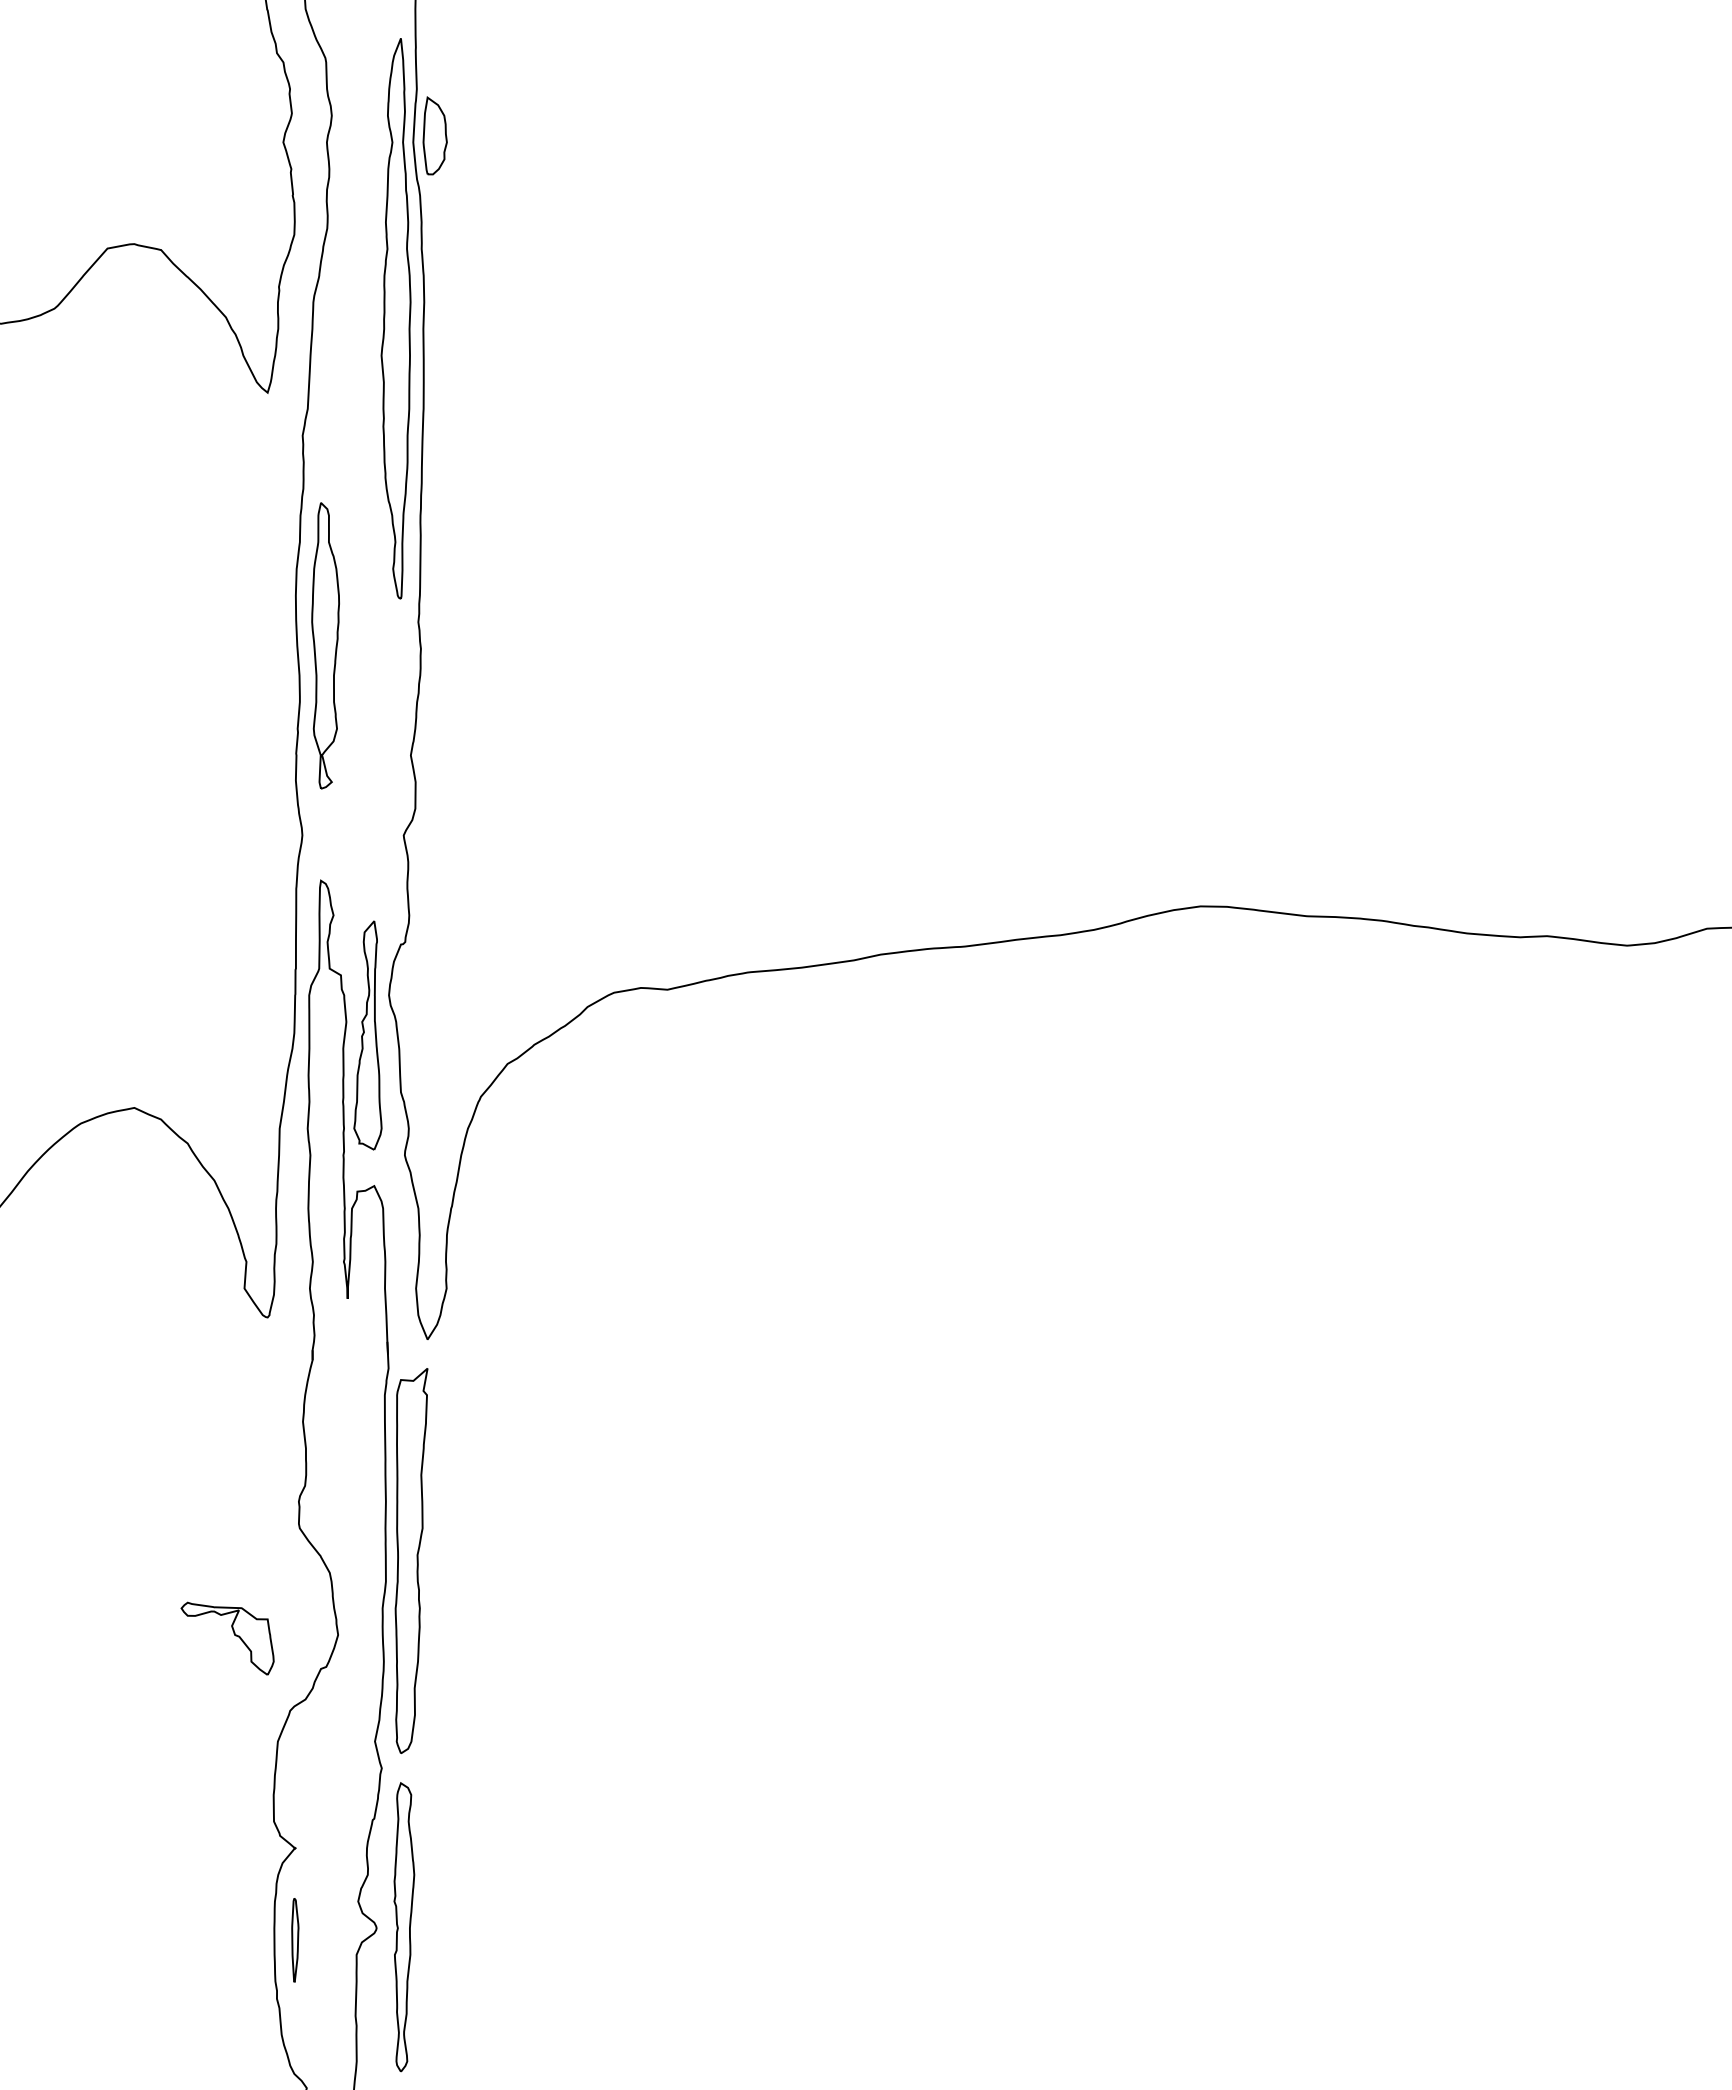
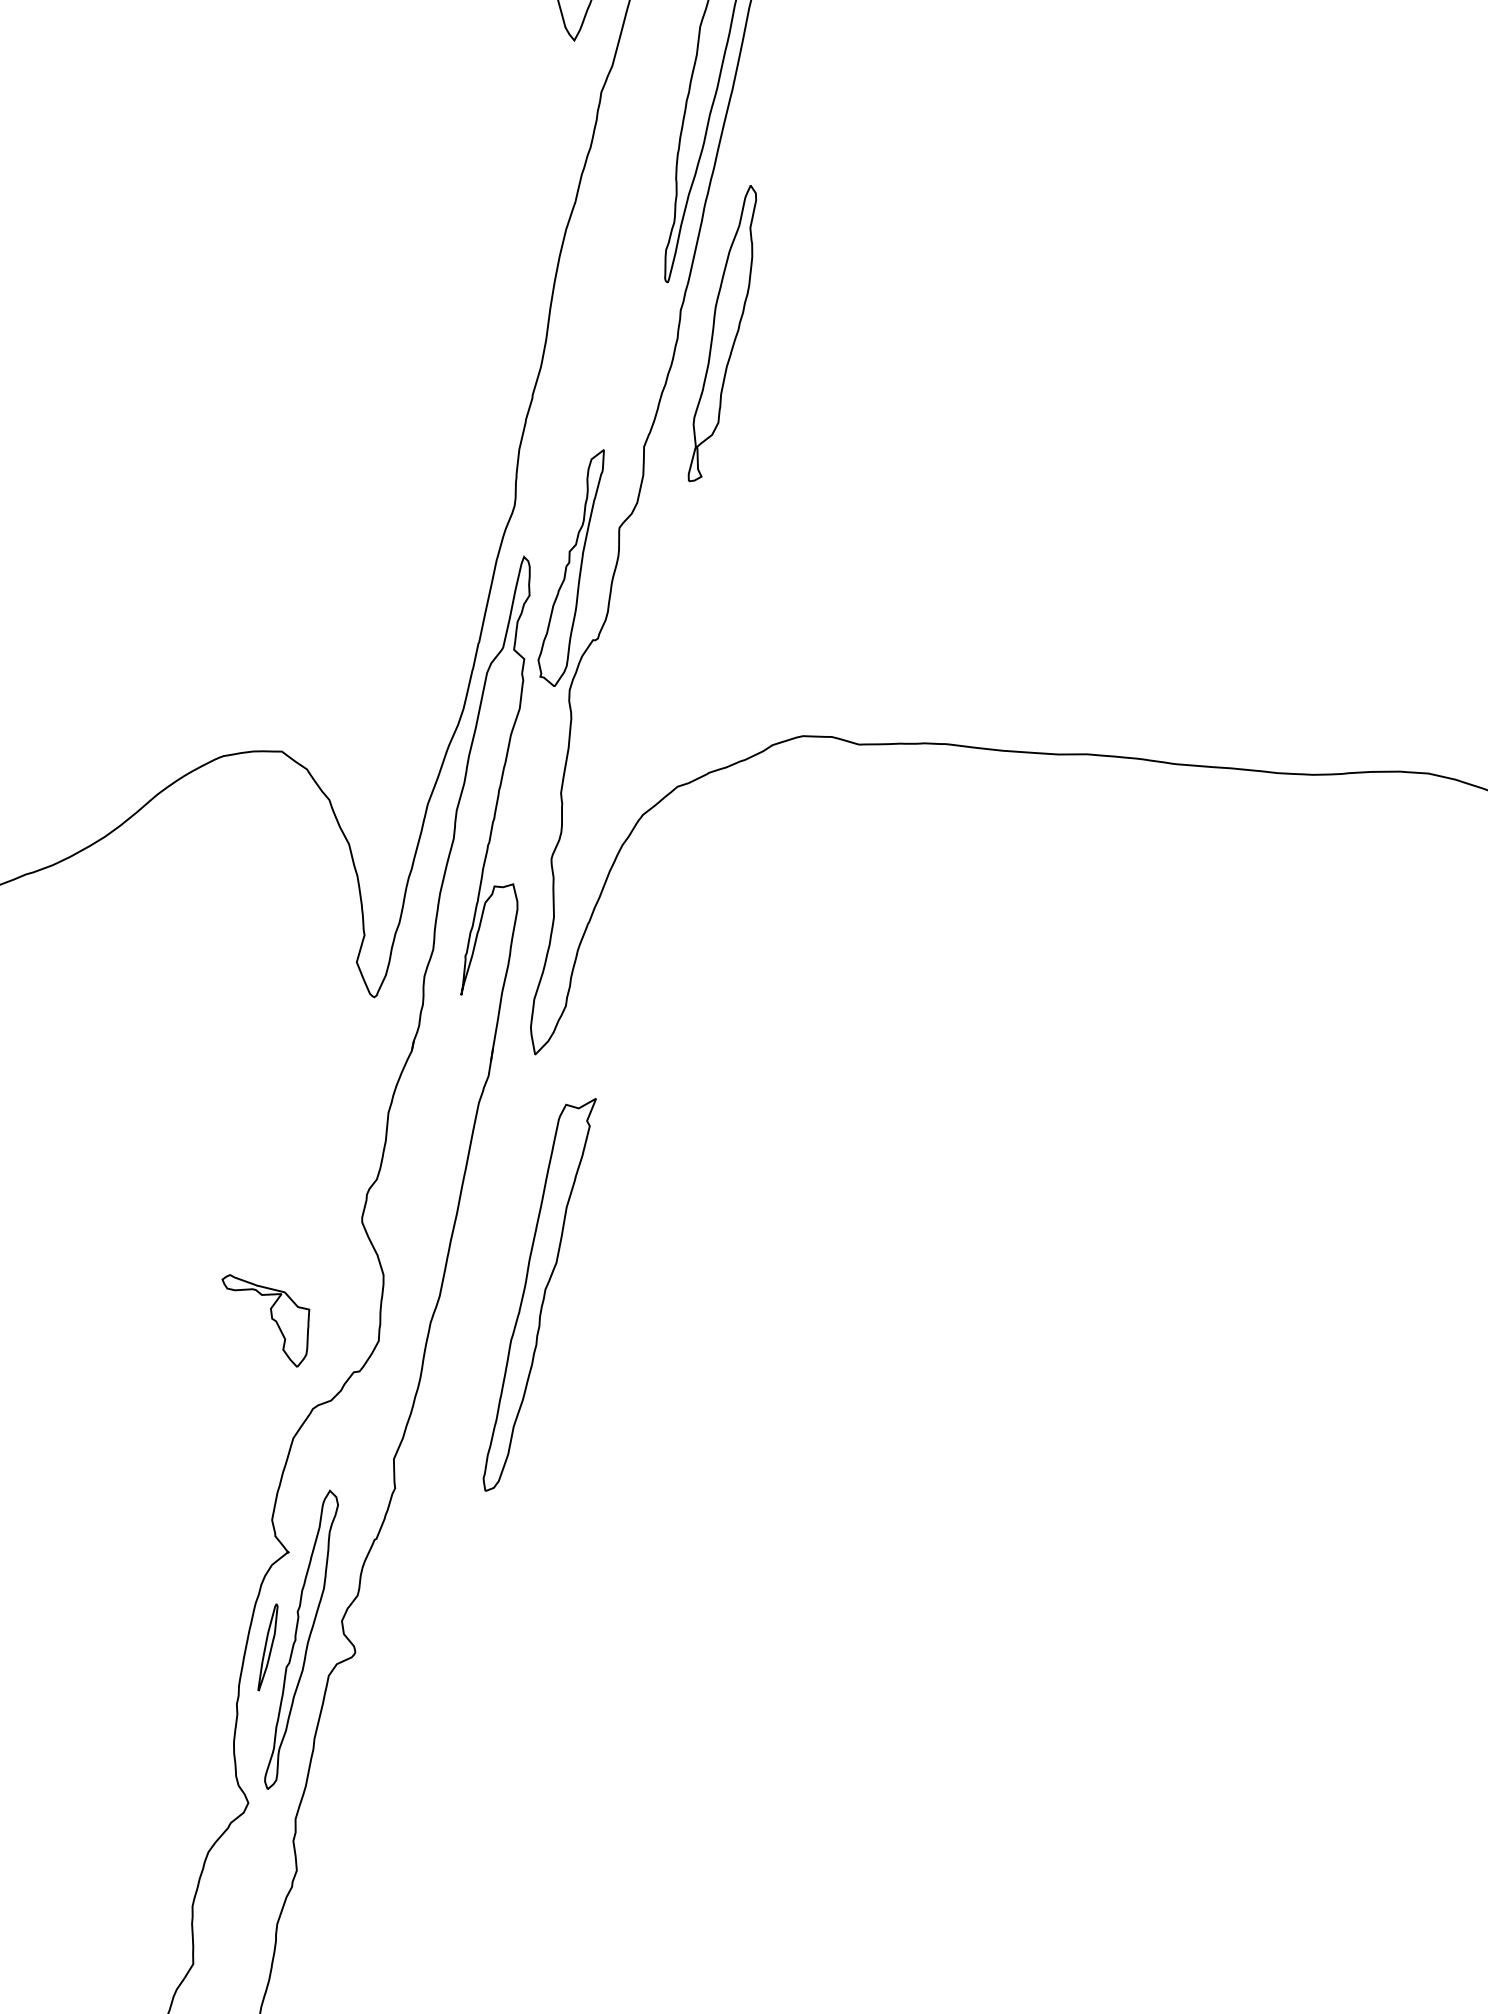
part: (325, 645) -> (724, 333), moved
part: (367, 1035) -> (572, 566), moved
part: (411, 1560) -> (538, 1293), moved
part: (404, 1927) -> (302, 1640), moved

